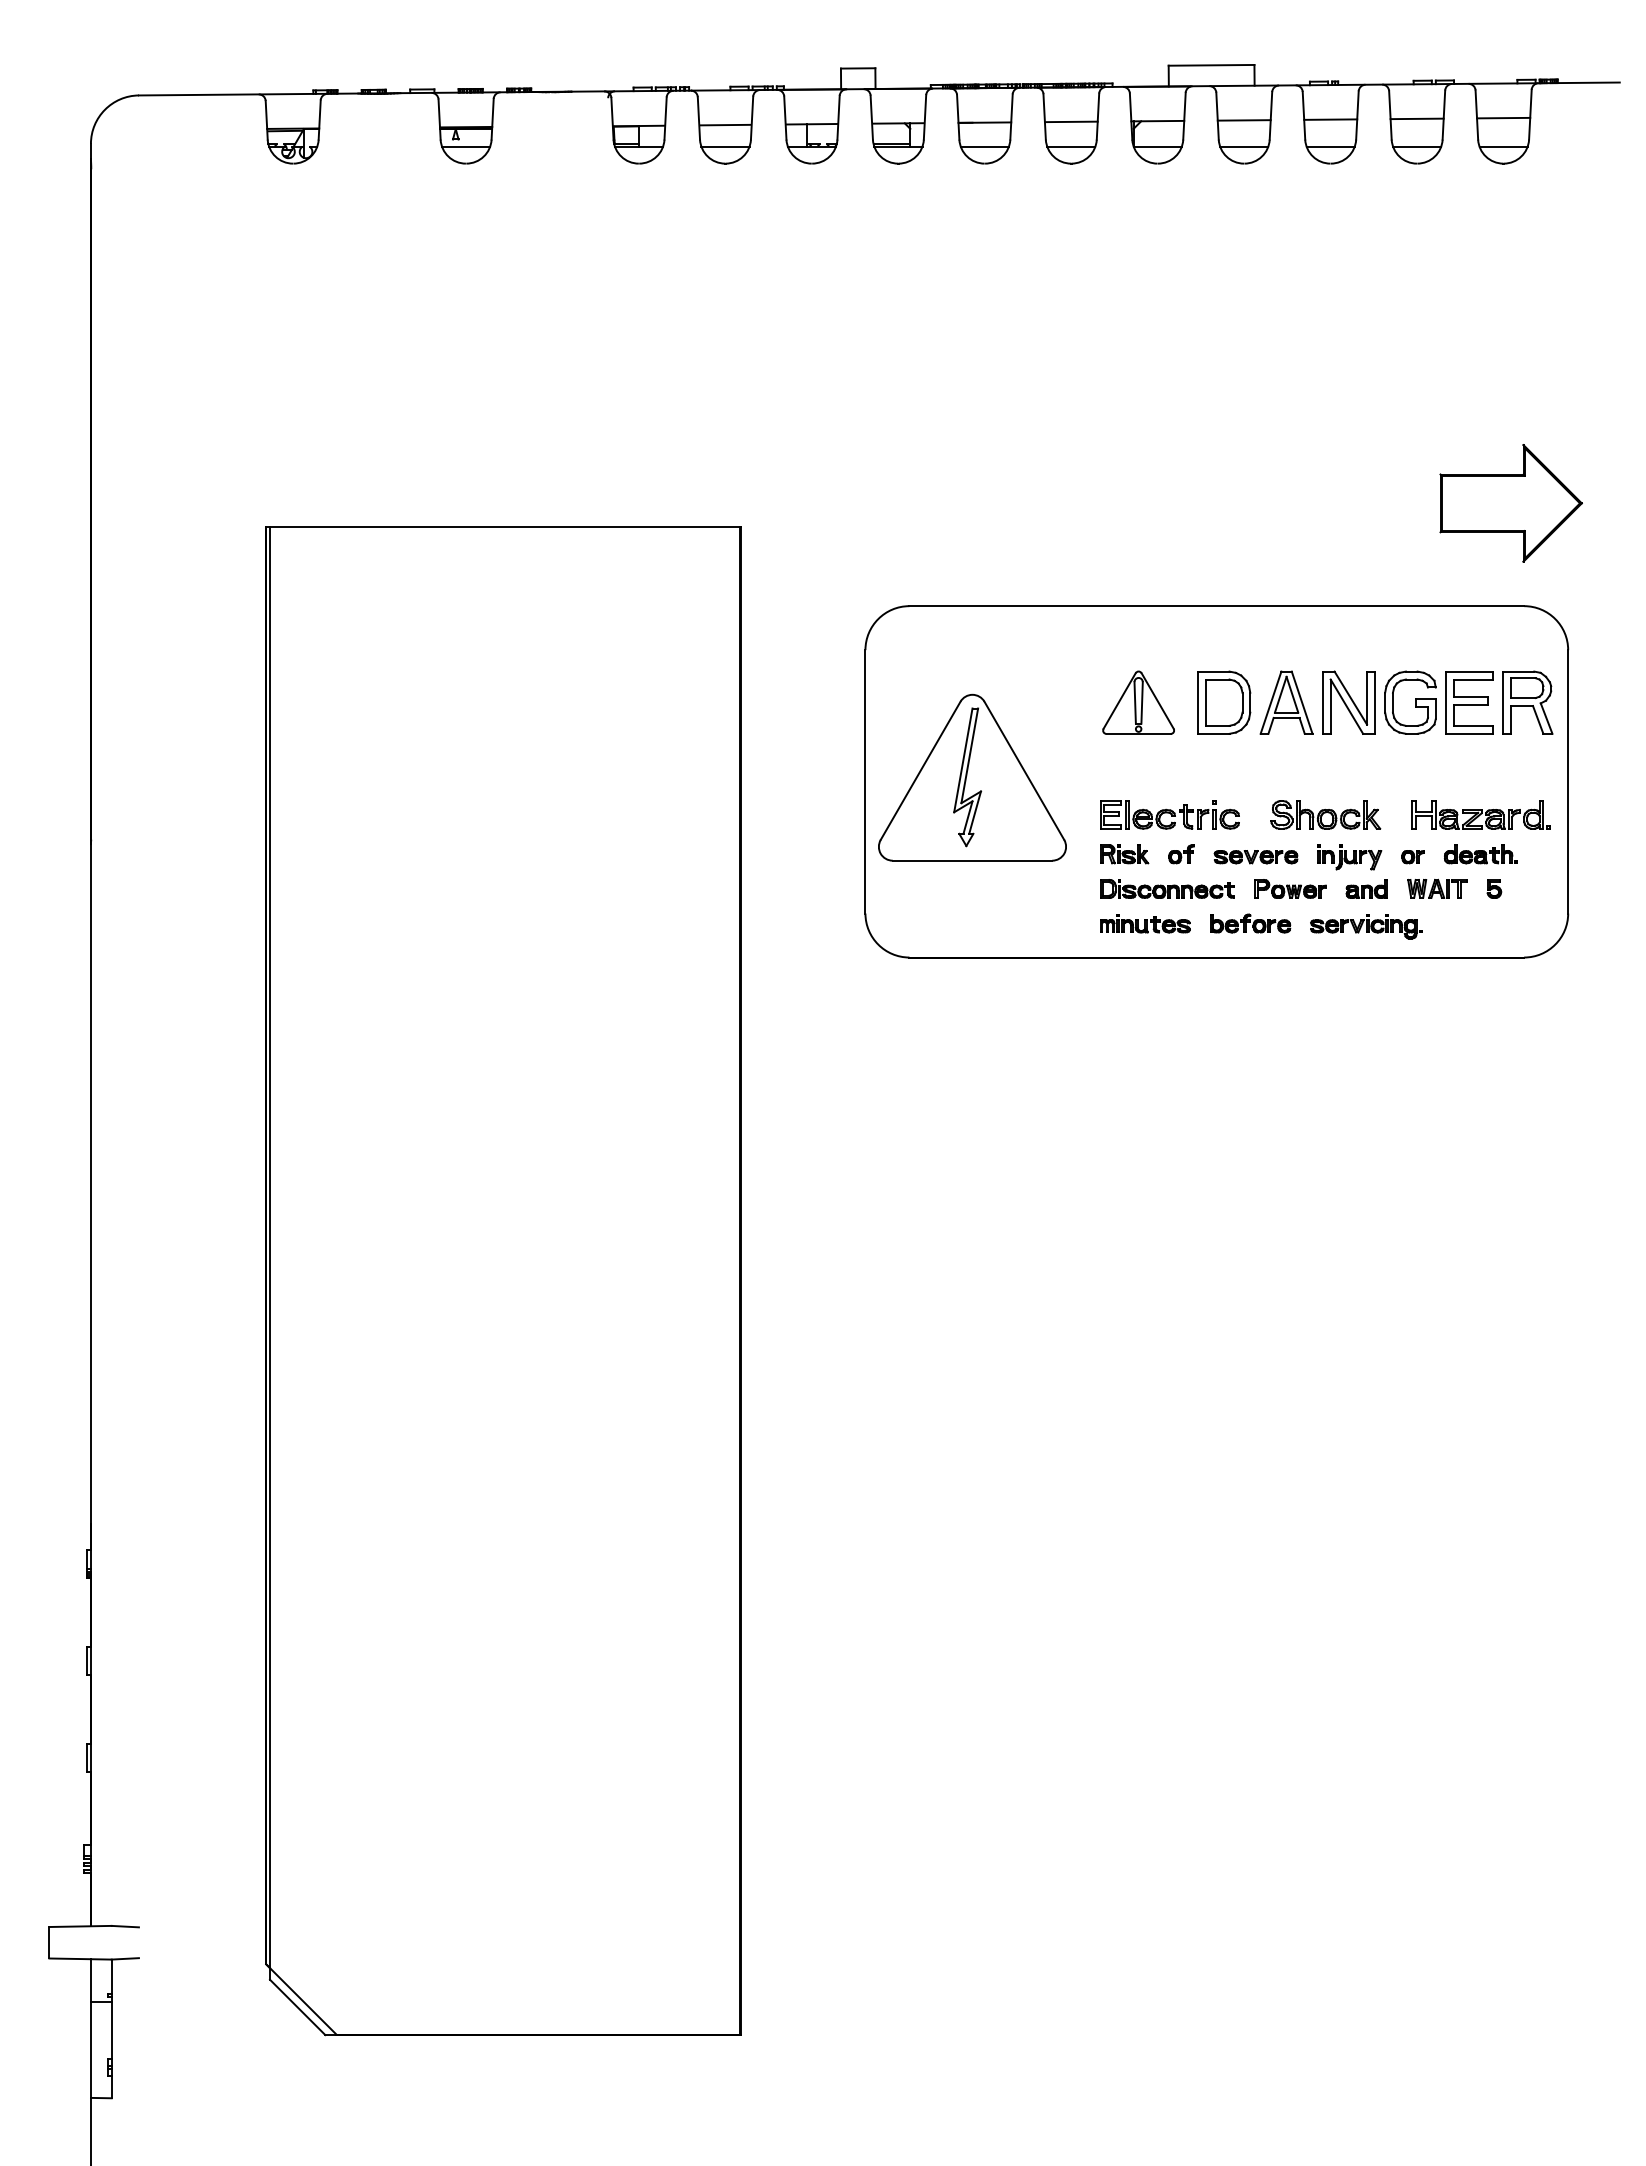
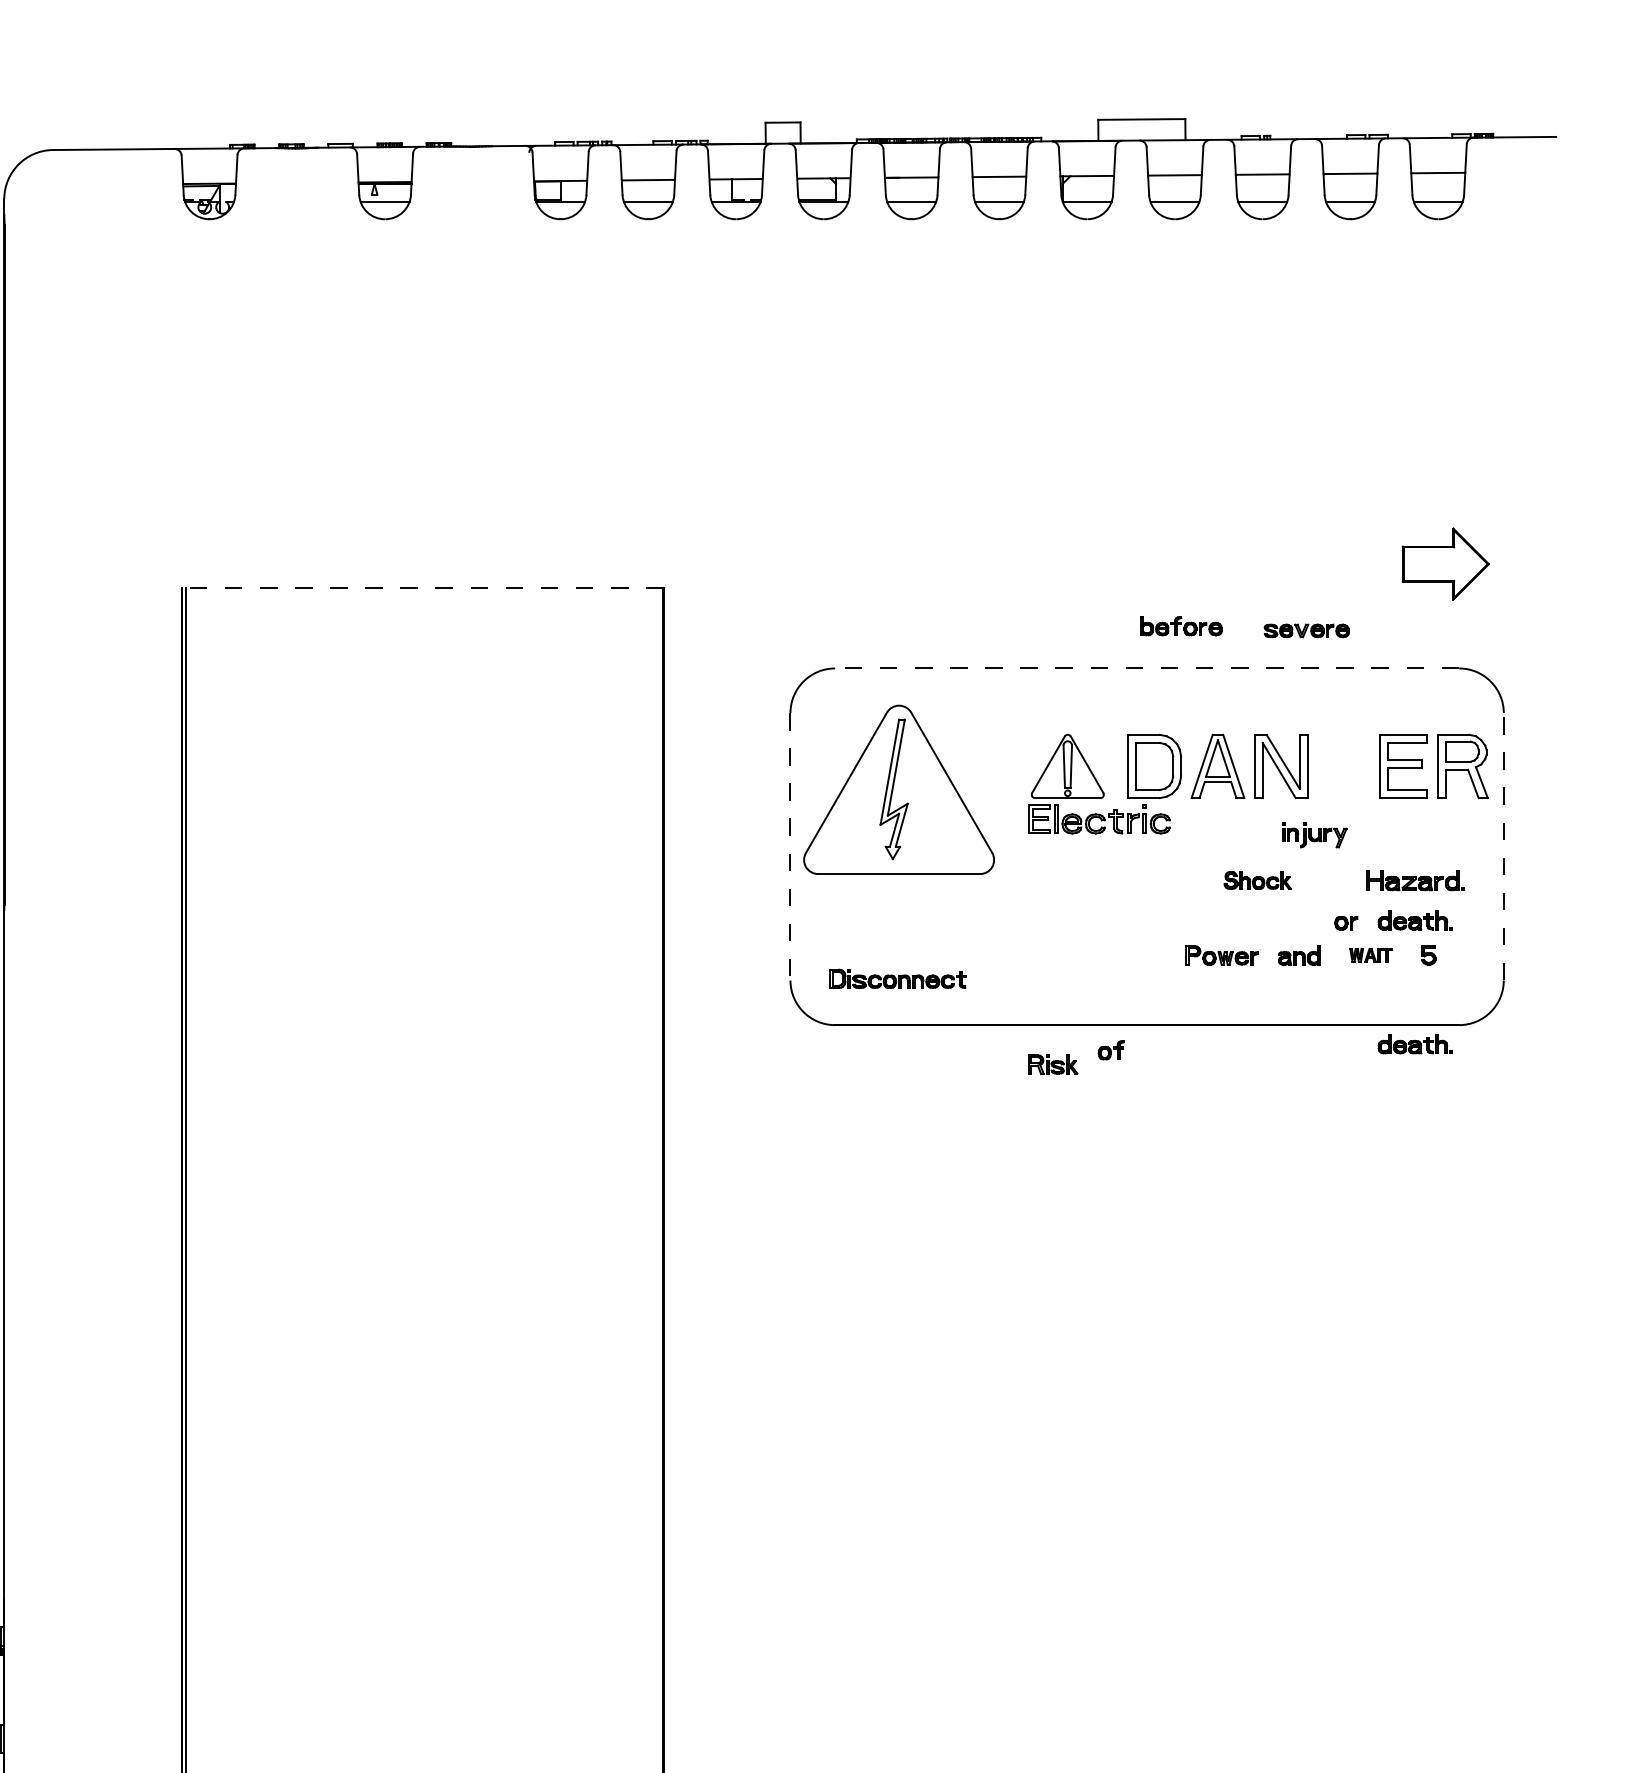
part: (1510, 503) -> (1445, 564), size x0.6
line: (502, 527) -> (422, 588), solid -> dashed
line: (1216, 606) -> (1146, 668), solid -> dashed
part: (1410, 702) -> (1343, 766), removed
part: (972, 777) -> (899, 789), moved
line: (865, 781) -> (790, 846), solid -> dashed
line: (1568, 781) -> (1504, 846), solid -> dashed
part: (1169, 814) -> (1099, 819), moved
part: (1325, 814) -> (1257, 879), size x0.6
part: (1480, 814) -> (1414, 879), size x0.7
part: (1124, 854) -> (1053, 1064), moved
part: (1181, 854) -> (1111, 1050), moved
part: (1255, 857) -> (1306, 631), moved
part: (1349, 857) -> (1314, 835), moved
part: (1167, 888) -> (898, 978), moved
part: (1437, 888) -> (1371, 955), size x0.7
part: (1145, 923) -> (1074, 990), removed
part: (1250, 923) -> (1181, 626), moved
part: (1366, 926) -> (1299, 993), removed
part: (1480, 976) -> (1414, 1044), added

